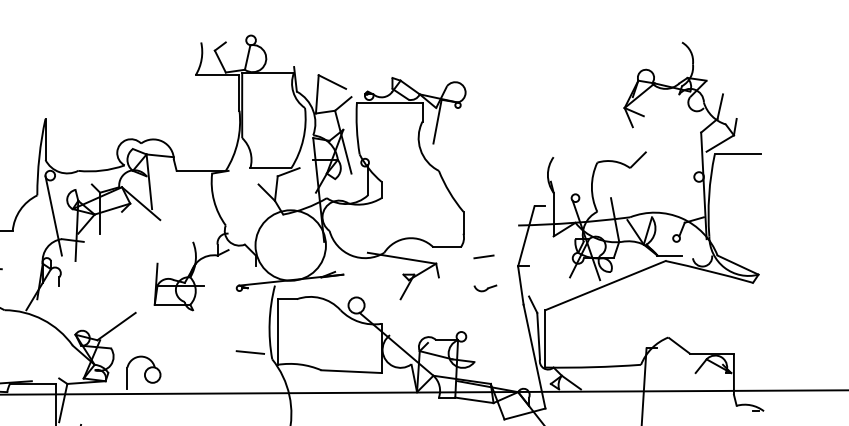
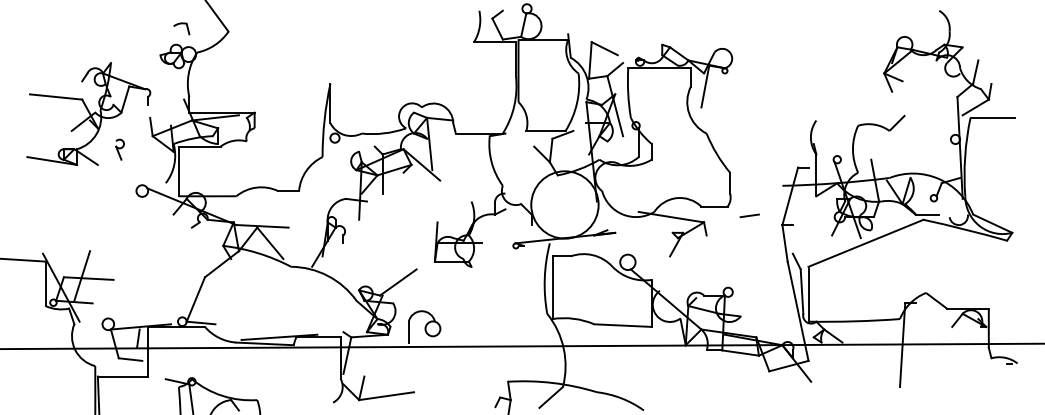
line: (53, 215) -> (338, 176), removed
part: (485, 287) -> (751, 245), removed
line: (250, 352) -> (526, 307), removed

